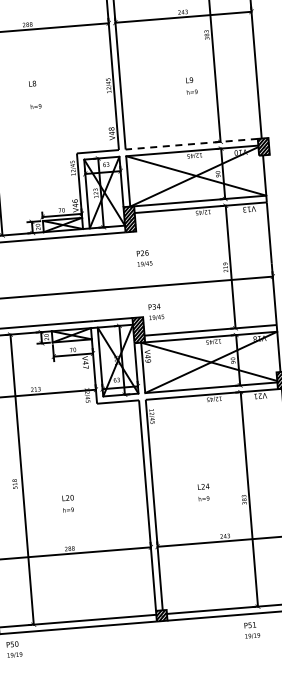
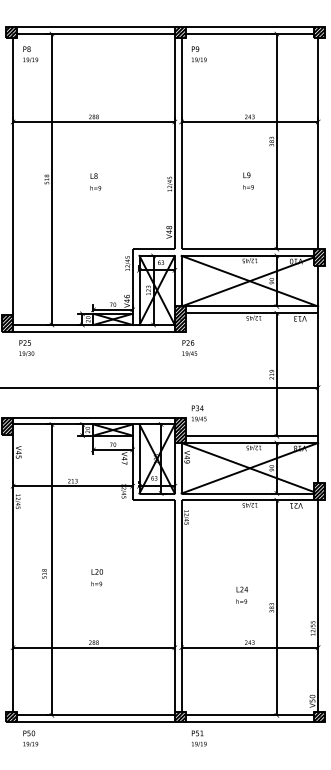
text: (191, 85) -> (248, 180), moved
text: (35, 106) -> (95, 188), moved
line: (191, 144) -> (247, 249), dashed -> solid
text: (144, 258) -> (189, 348), moved
text: (203, 491) -> (241, 594), moved
text: (67, 503) -> (96, 577), moved
text: (251, 630) -> (198, 738), moved

